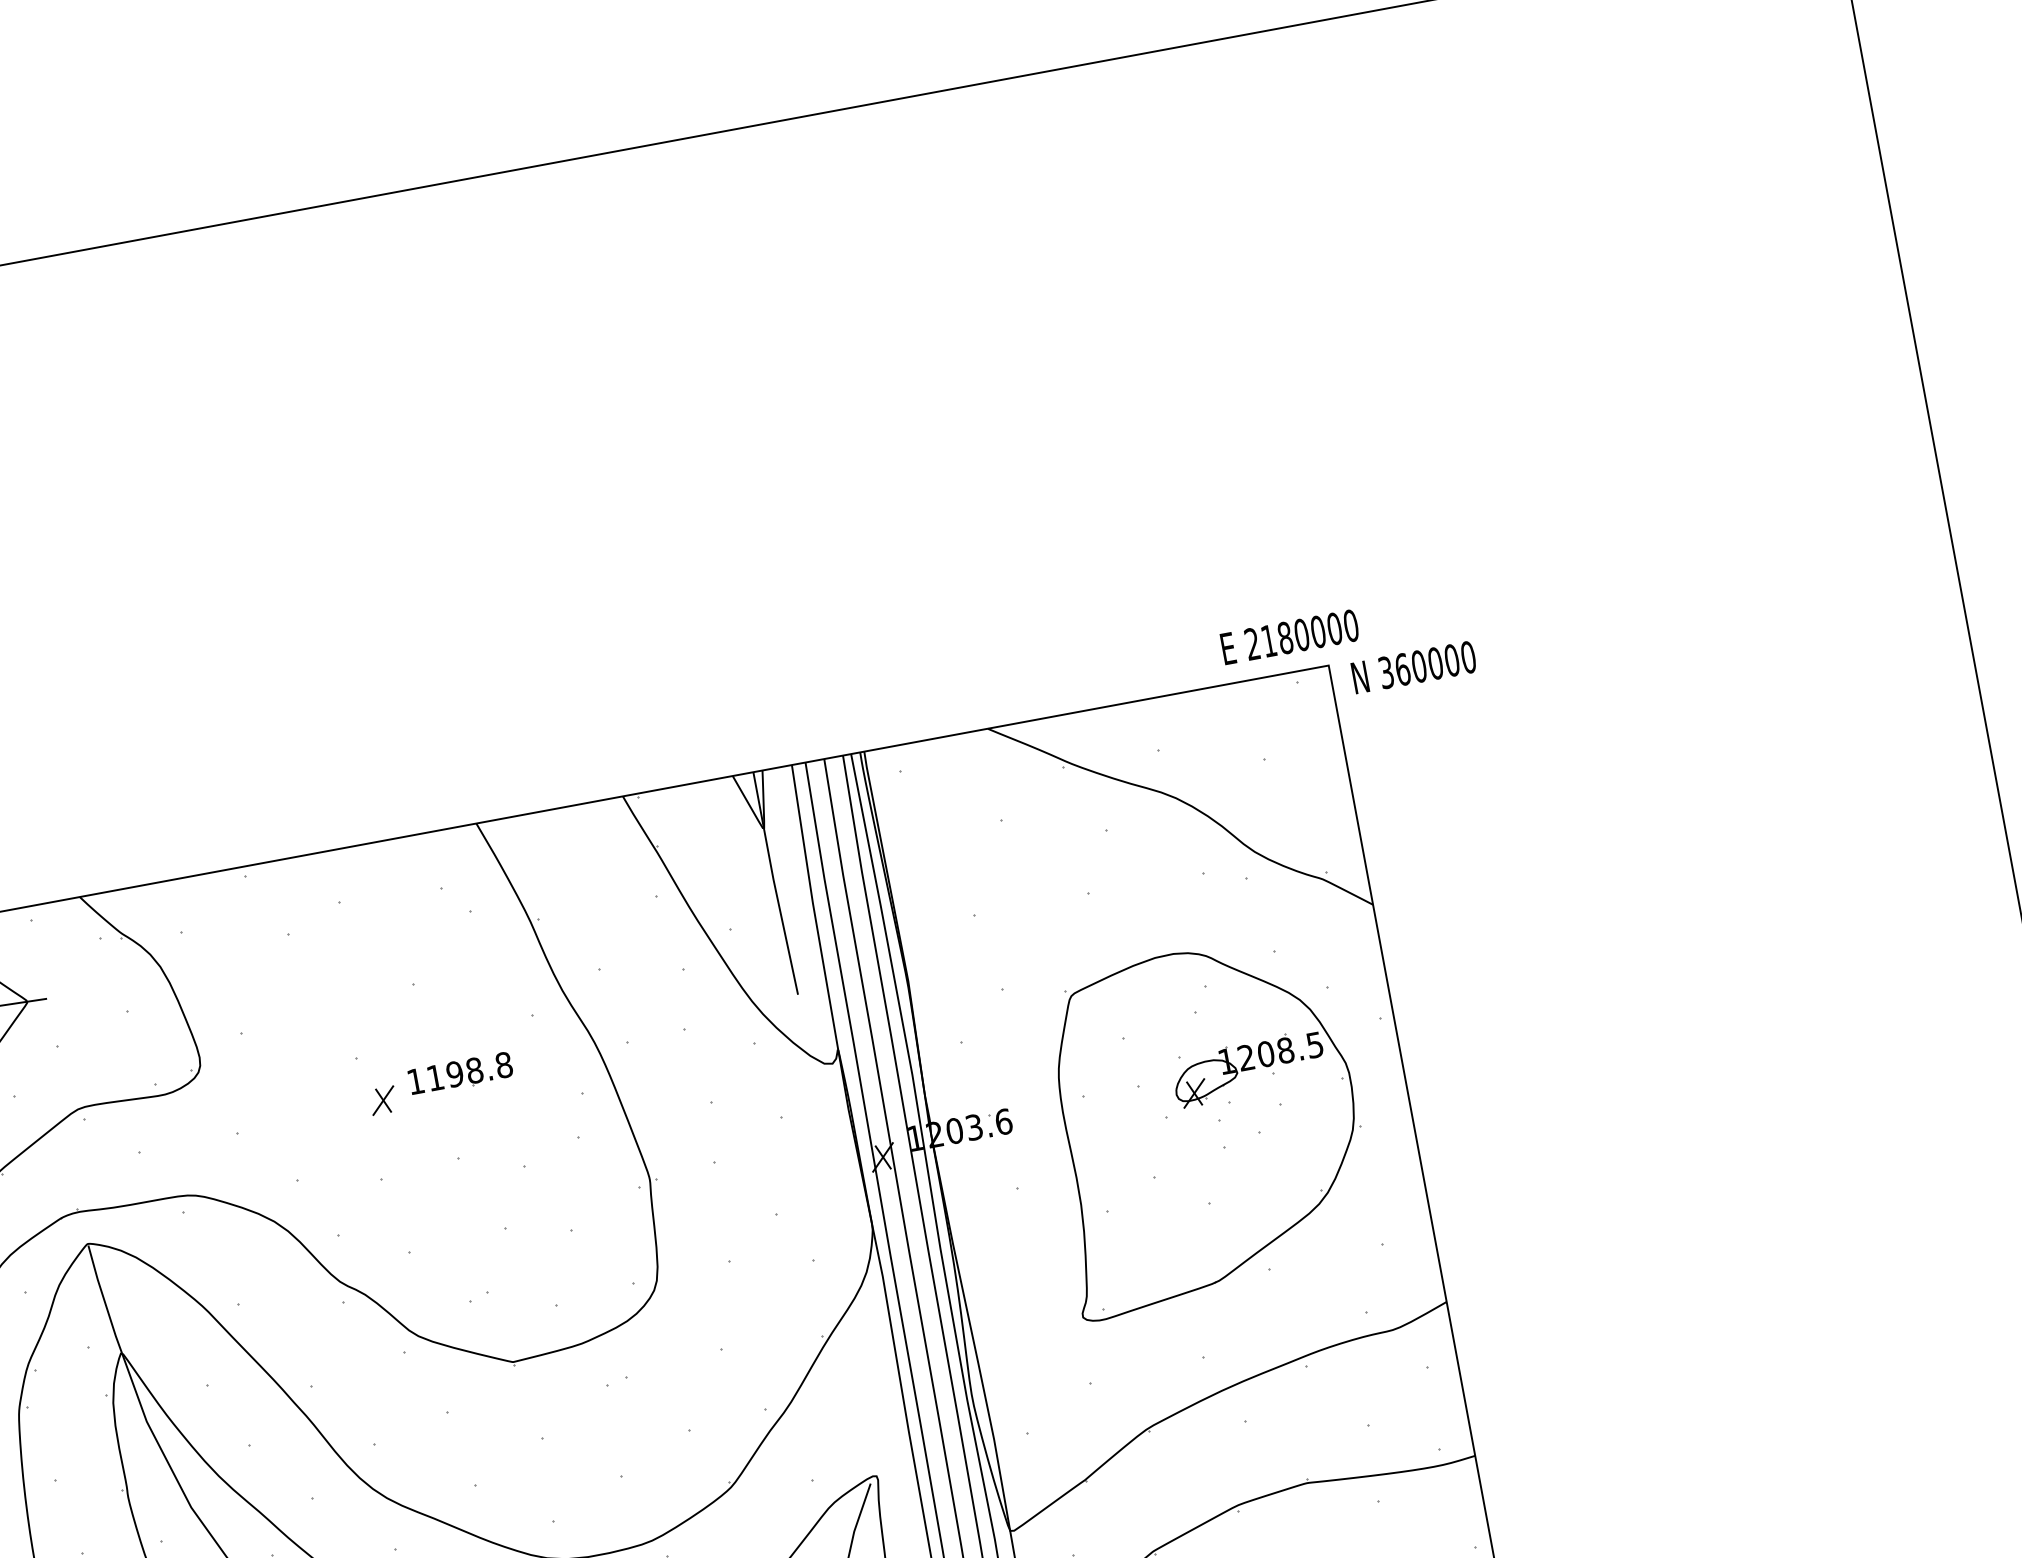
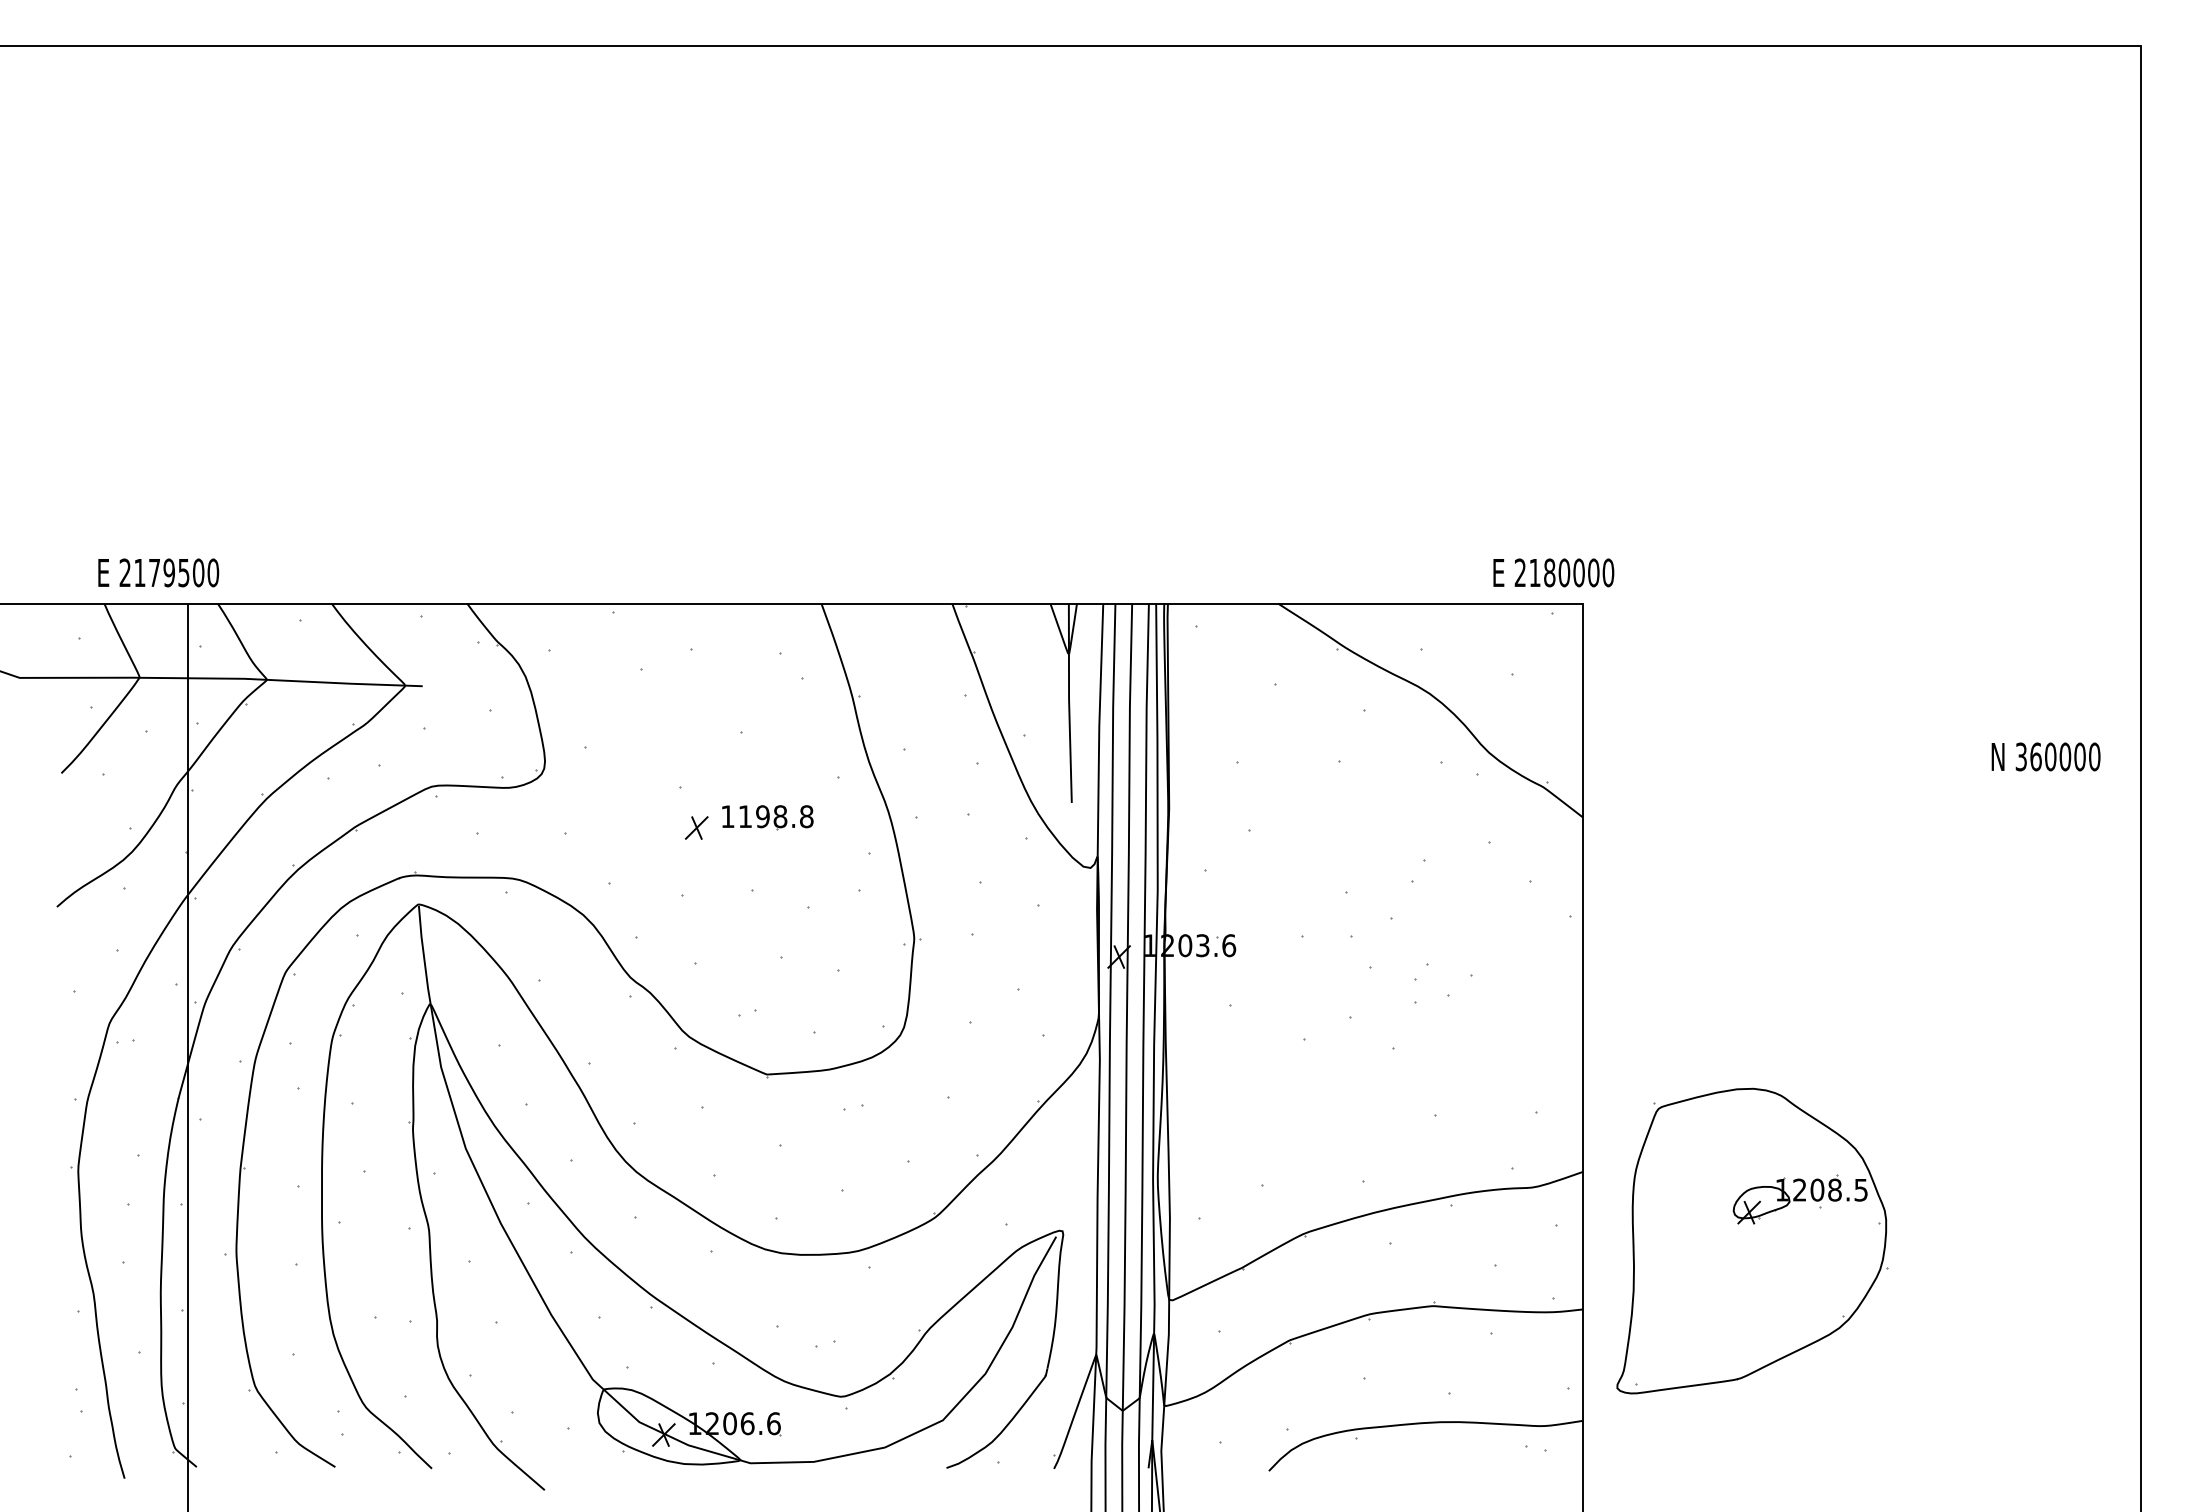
text: (1413, 667) -> (2045, 756), moved
part: (1203, 1124) -> (1752, 1240), moved

